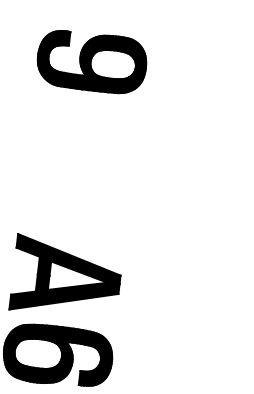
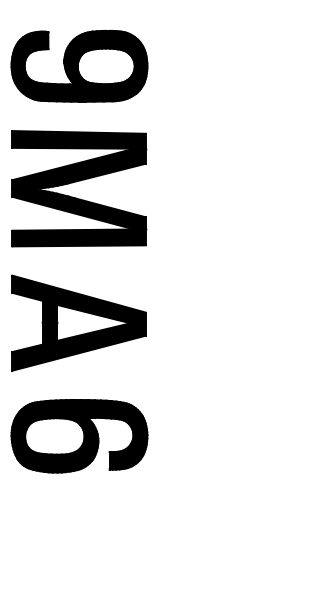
part: (78, 154) -> (76, 182), added
part: (66, 277) -> (78, 322), moved

